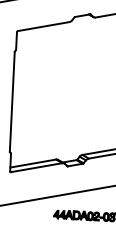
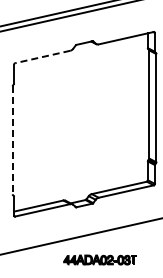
line: (43, 27) -> (42, 57), solid -> dashed
line: (12, 102) -> (12, 140), solid -> dashed

